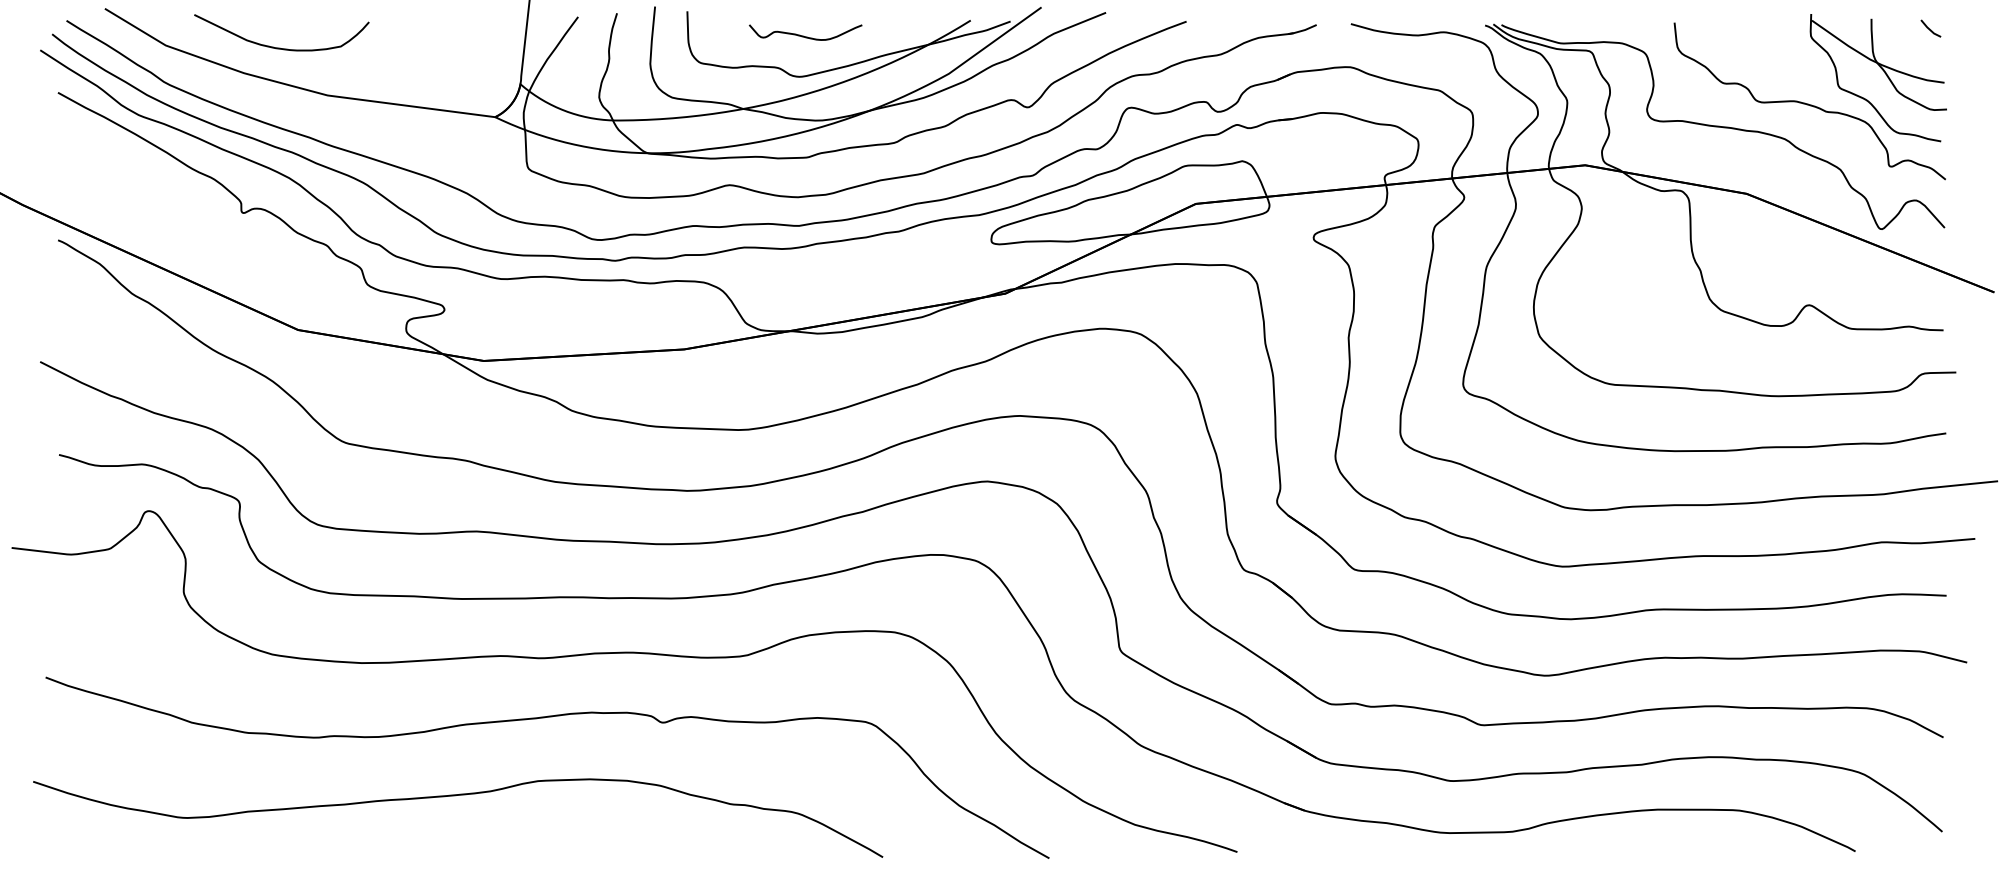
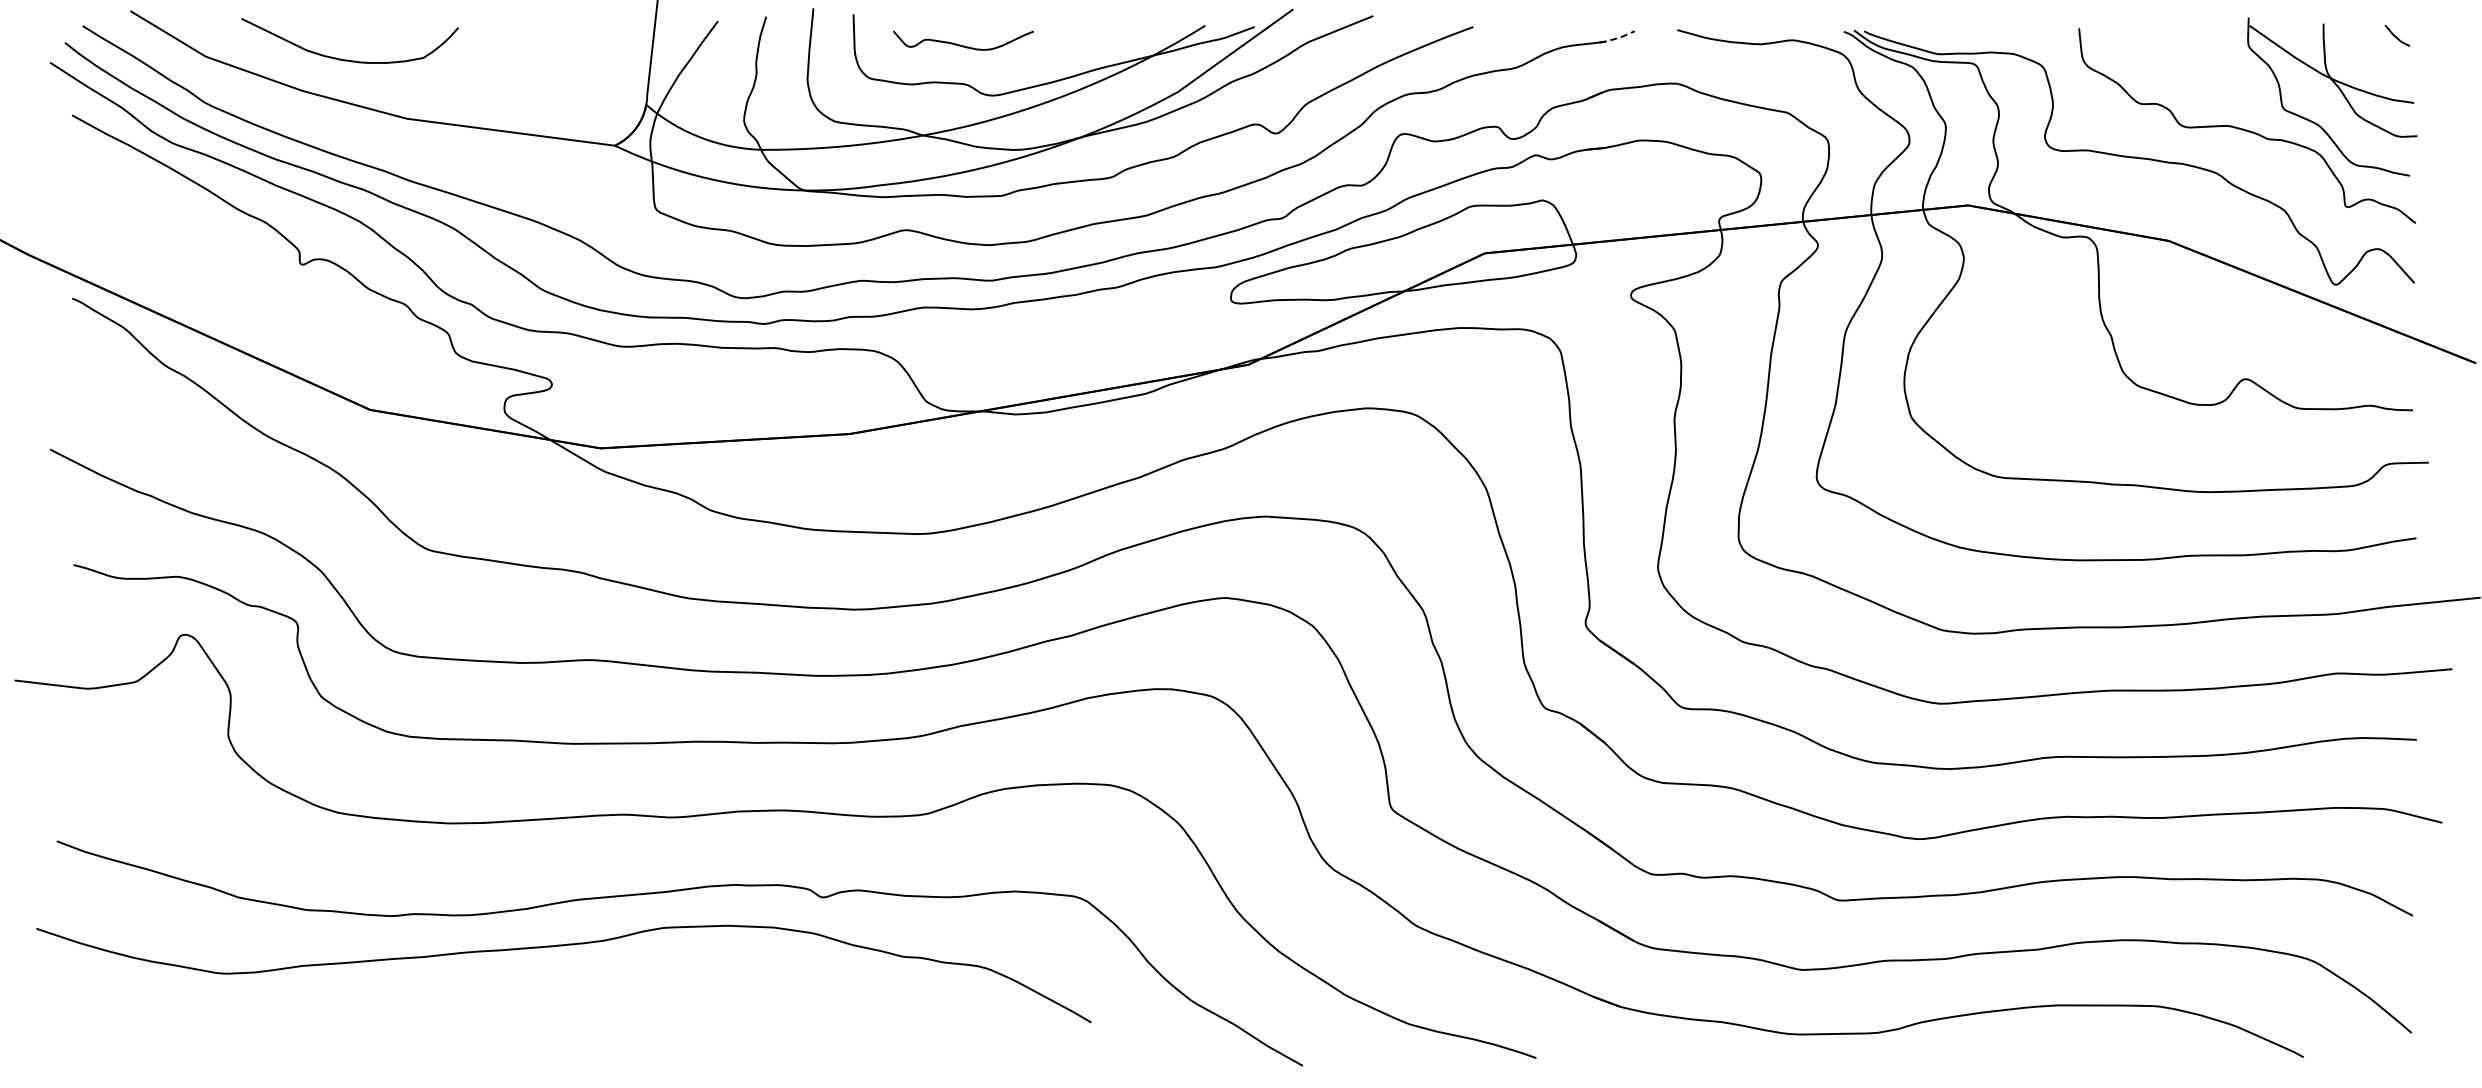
line: (1302, 30) -> (1617, 38), solid -> dashed
curve: (803, 35) -> (960, 44), moved
curve: (457, 796) -> (563, 946), moved

